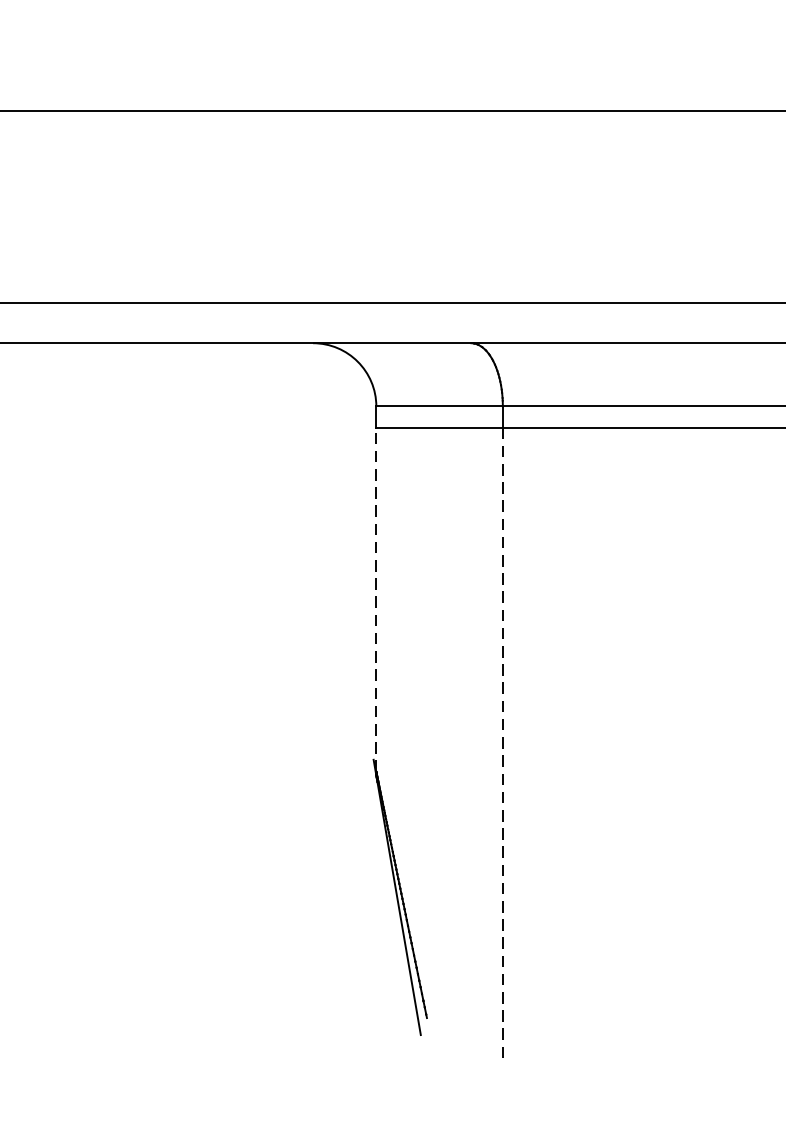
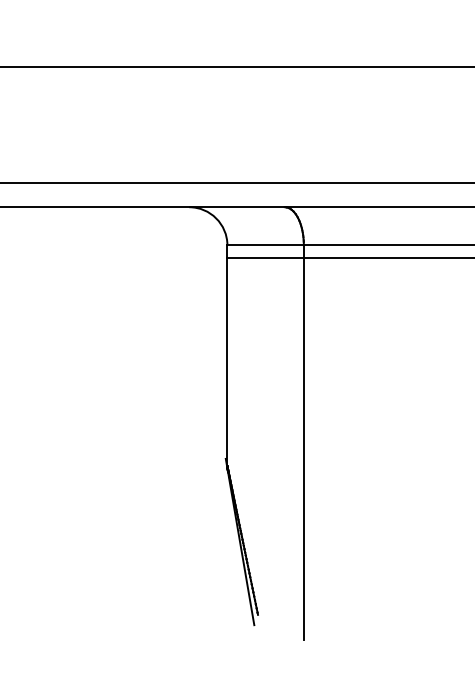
line: (376, 598) -> (227, 361), dashed -> solid
line: (502, 744) -> (303, 449), dashed -> solid

